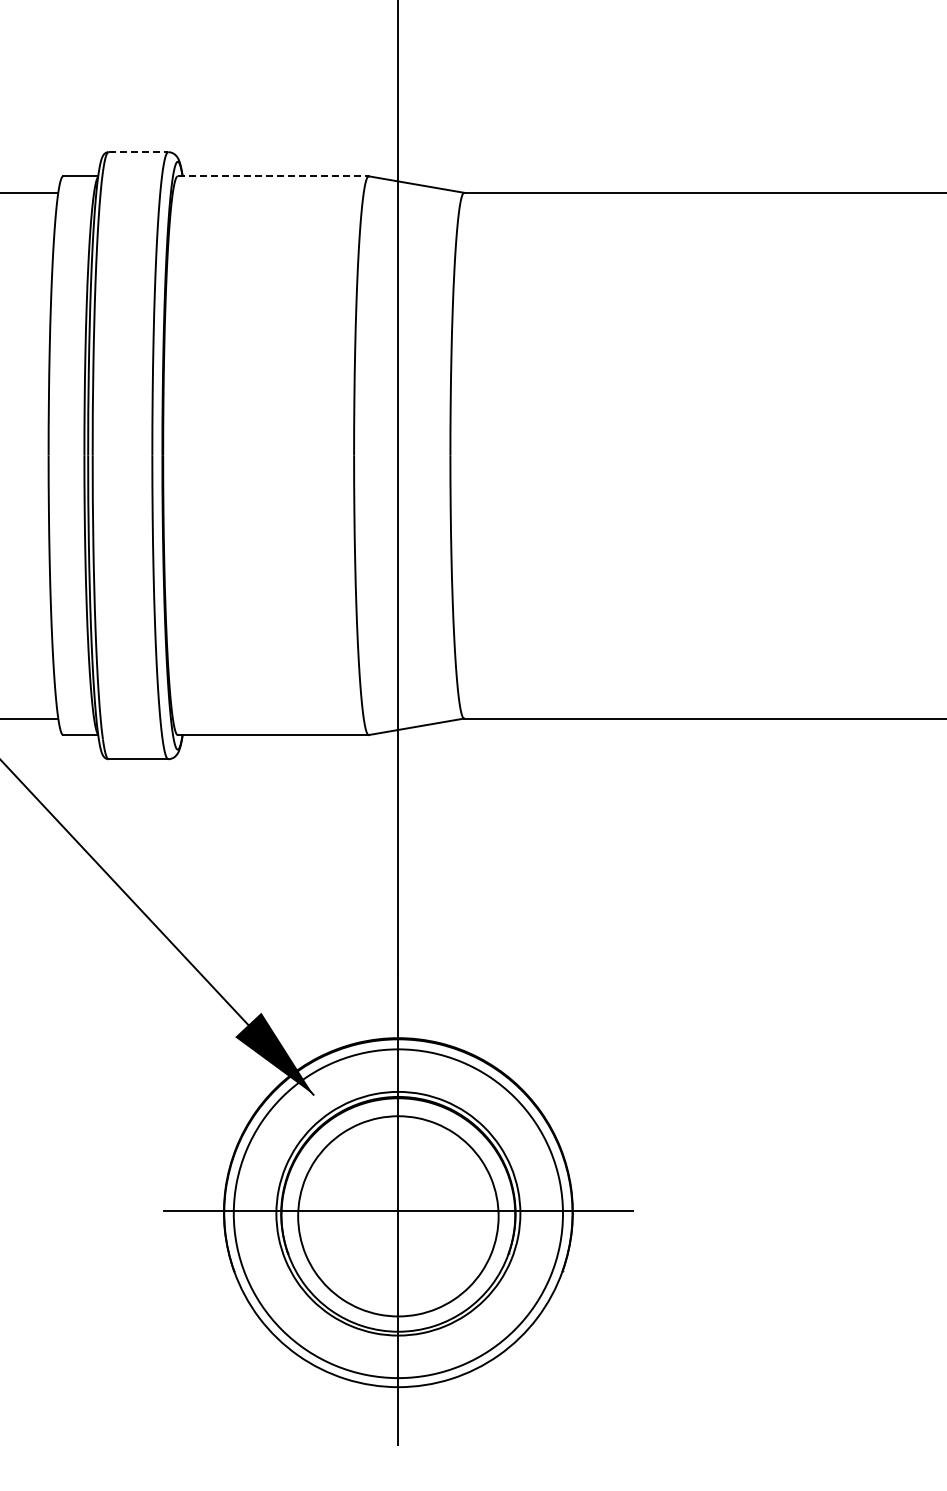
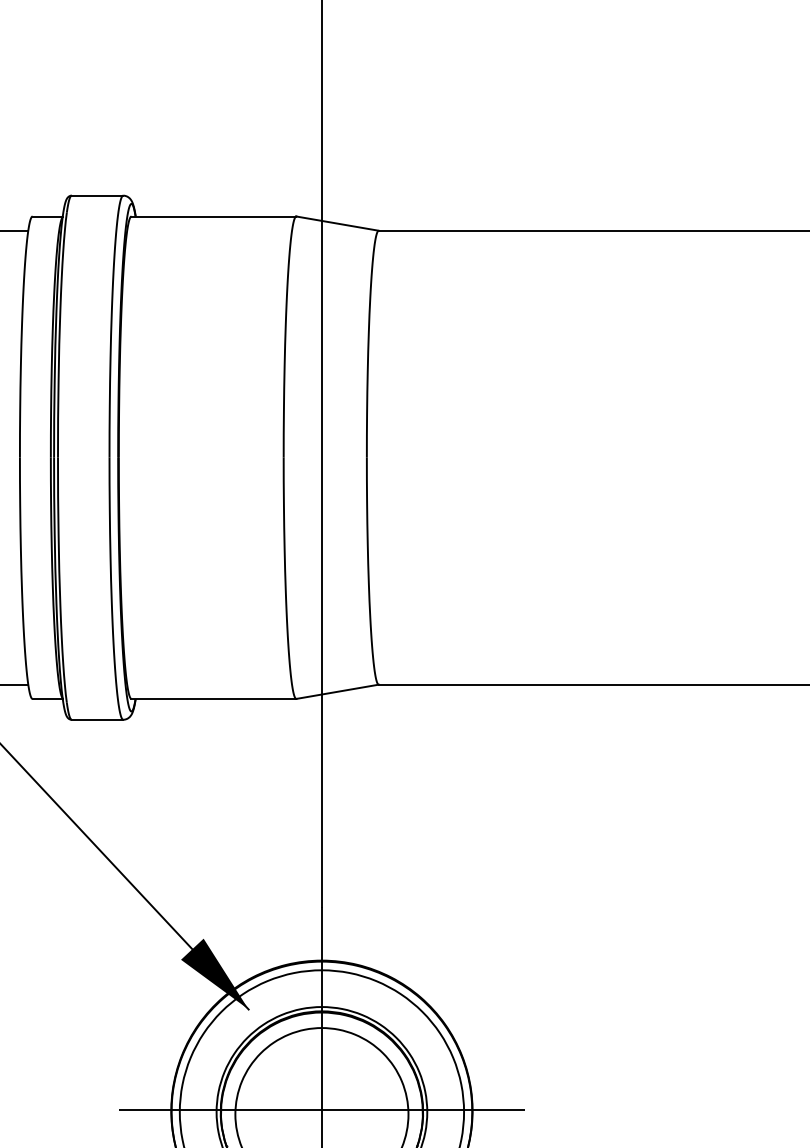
line: (138, 152) -> (97, 195), dashed -> solid
line: (273, 176) -> (214, 216), dashed -> solid

